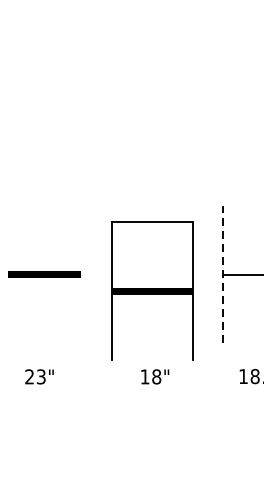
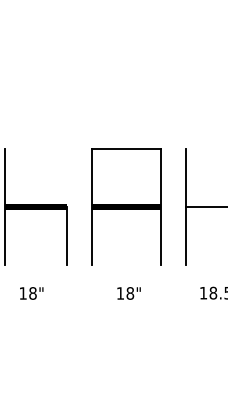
line: (223, 273) -> (186, 206), dashed -> solid
line: (8, 274) -> (5, 207), added
part: (152, 290) -> (126, 206), moved
line: (81, 309) -> (66, 236), added
text: (34, 376) -> (27, 293), 23" -> 18"

